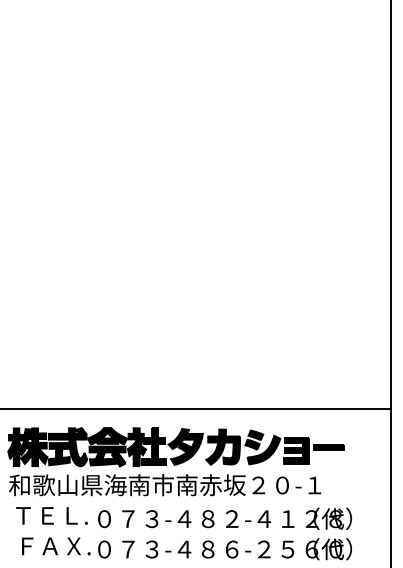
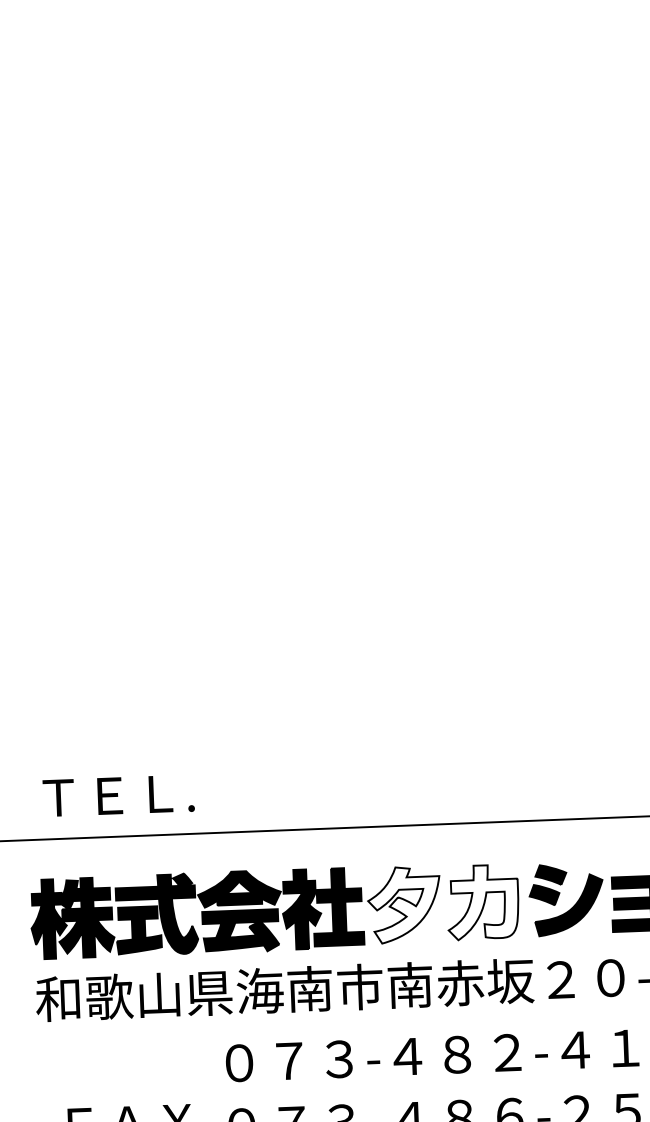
fill: (185, 446) -> (403, 903), removed
fill: (223, 446) -> (483, 900), removed
text: (51, 515) -> (117, 794), moved

